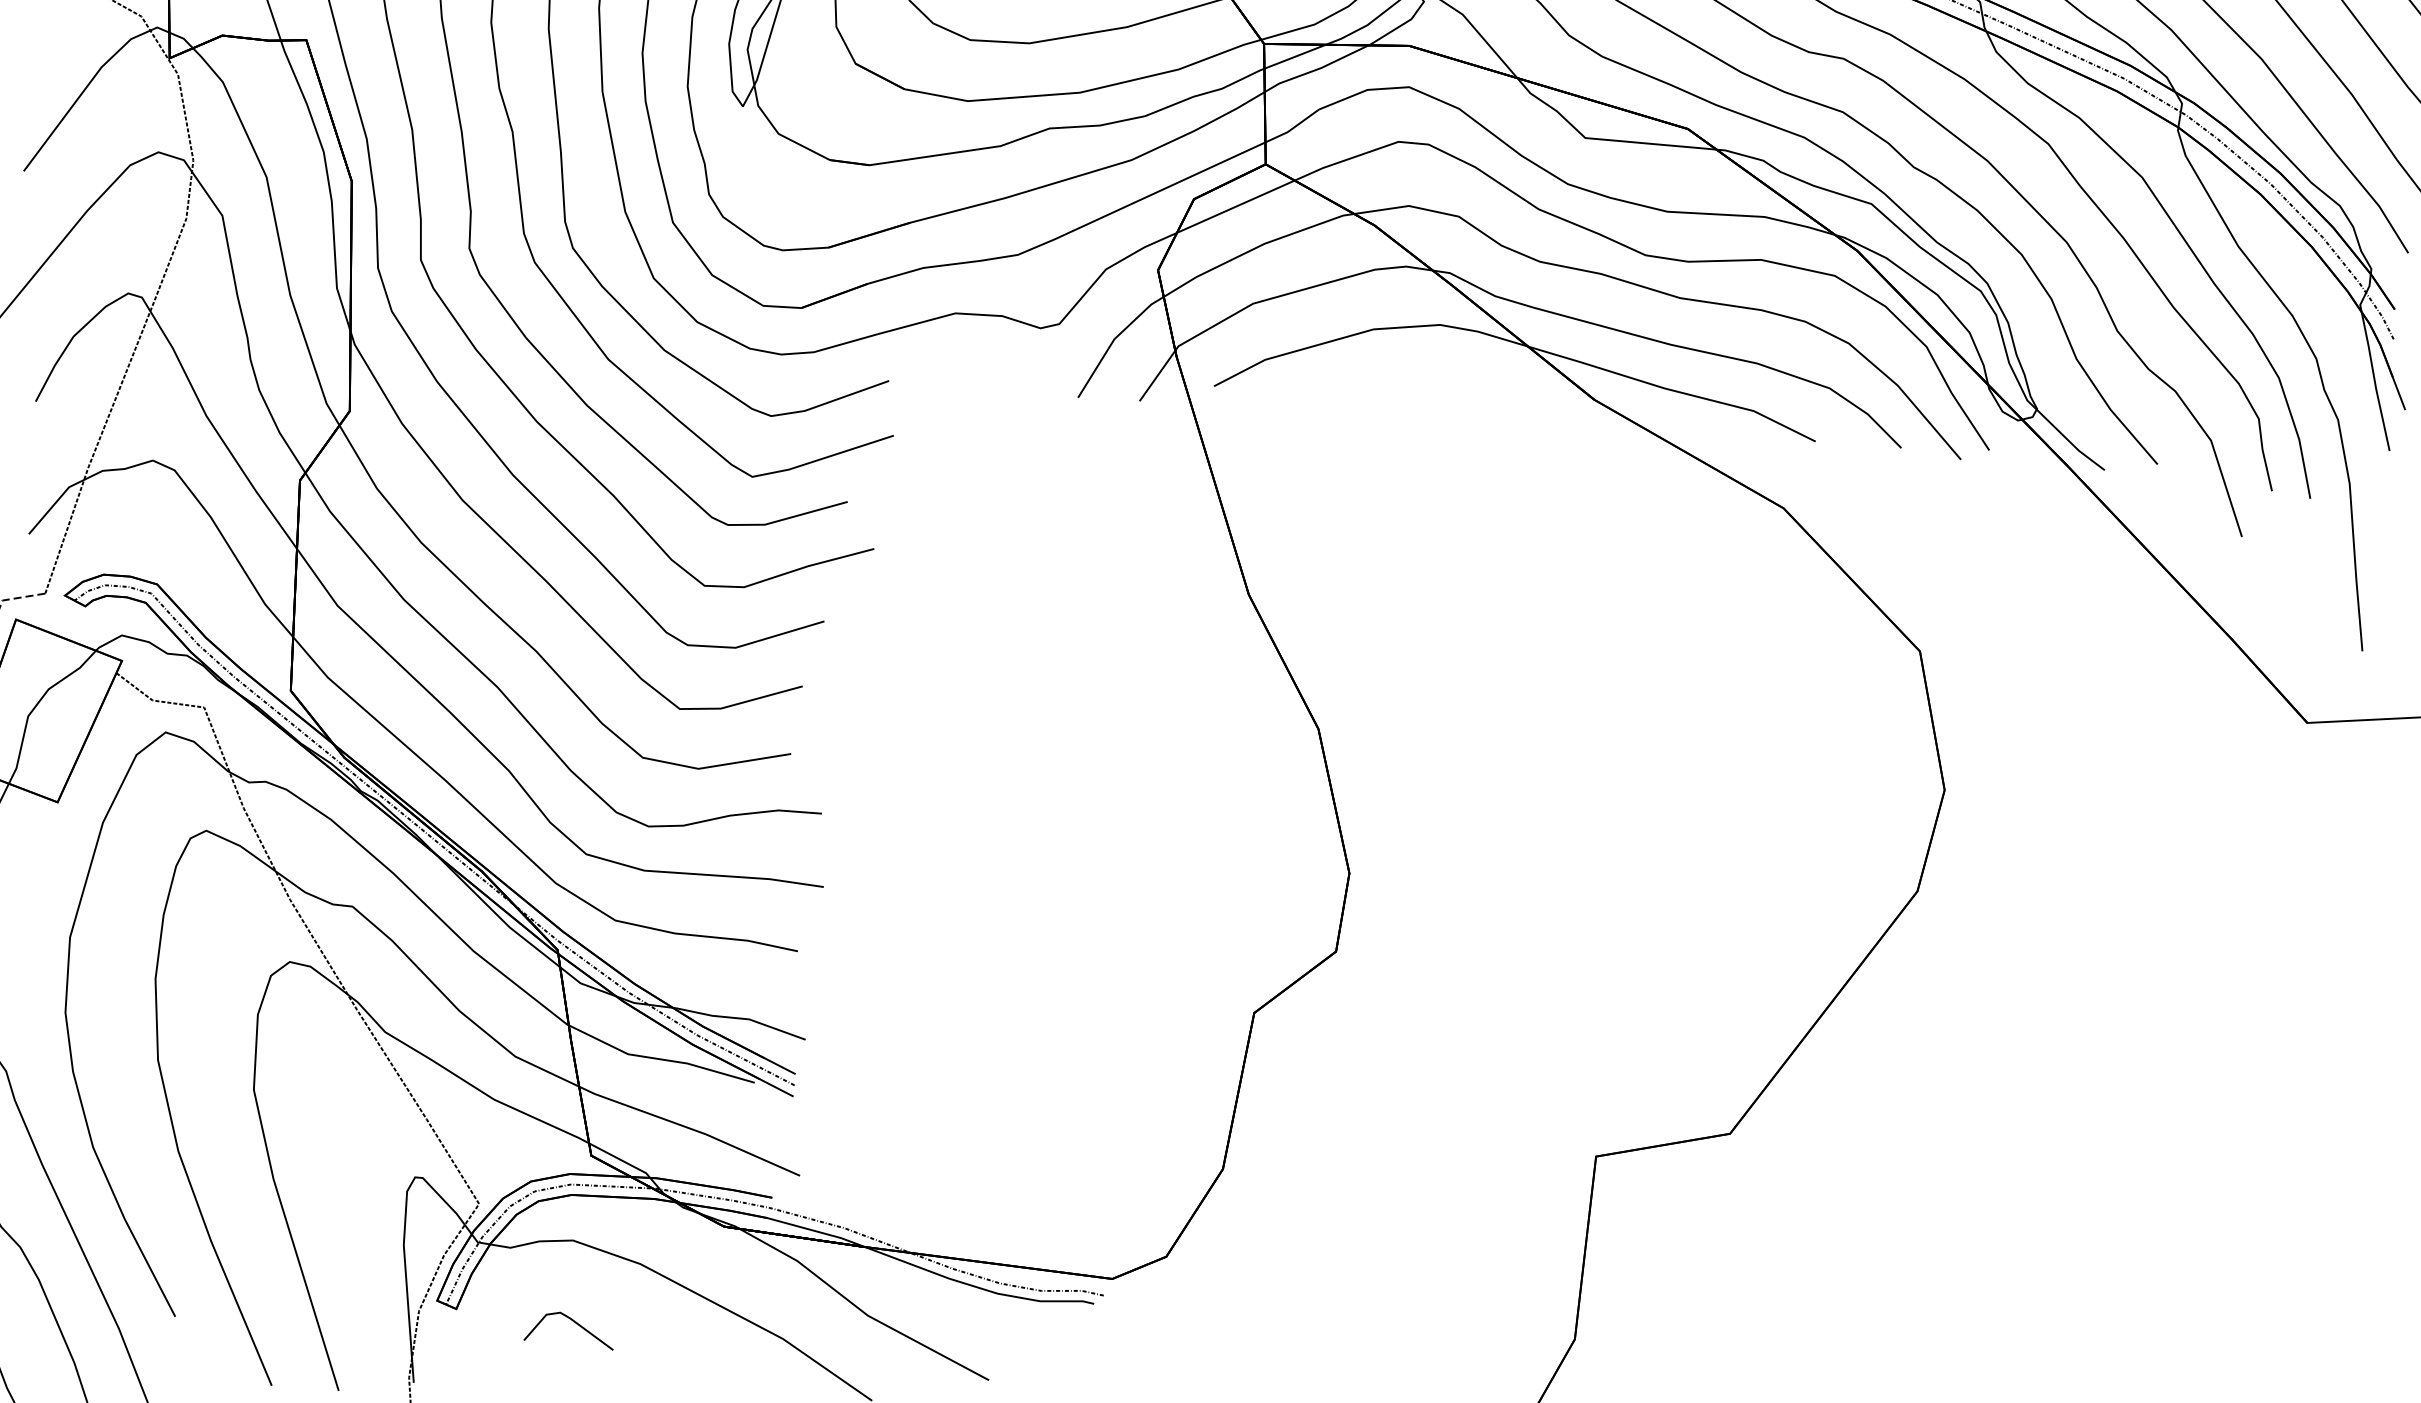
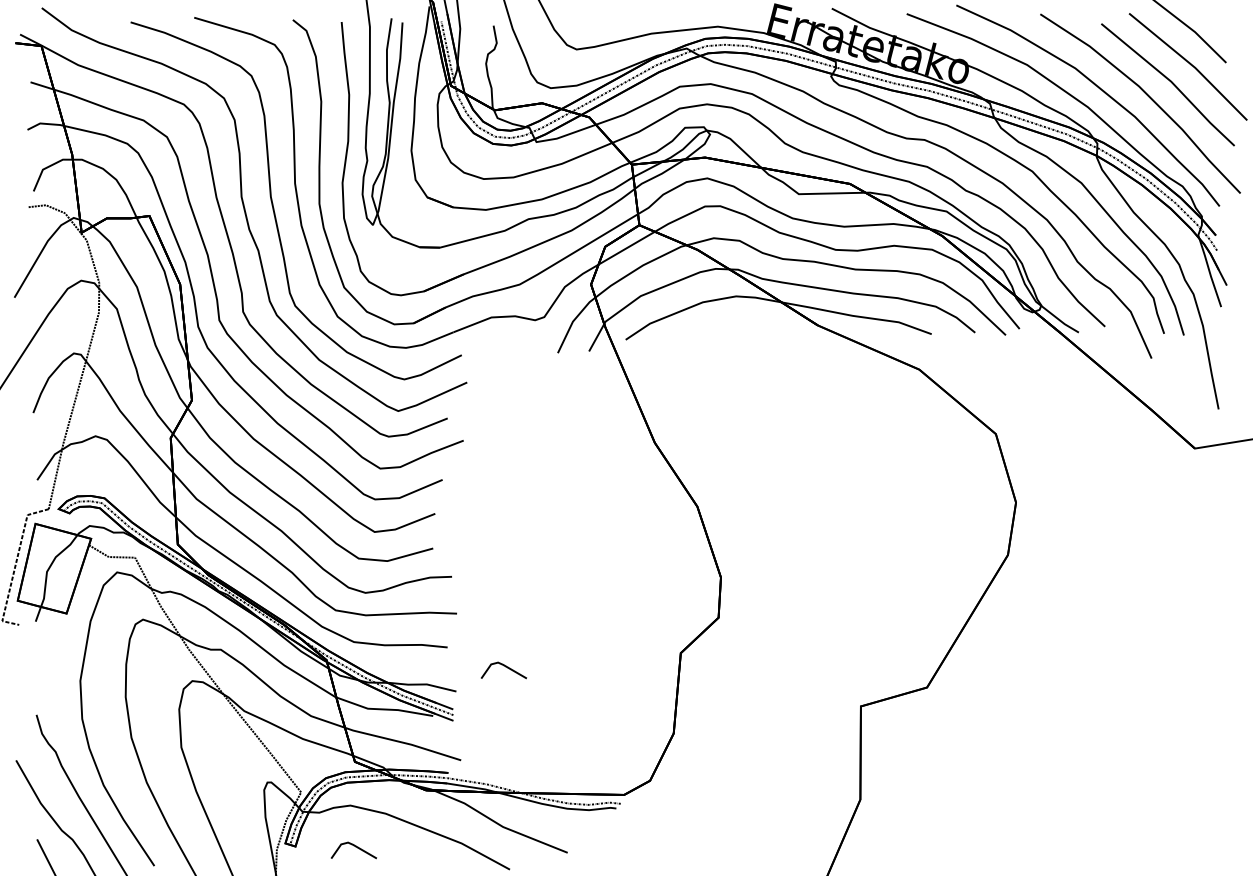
line: (907, 1003) -> (505, 667), added

